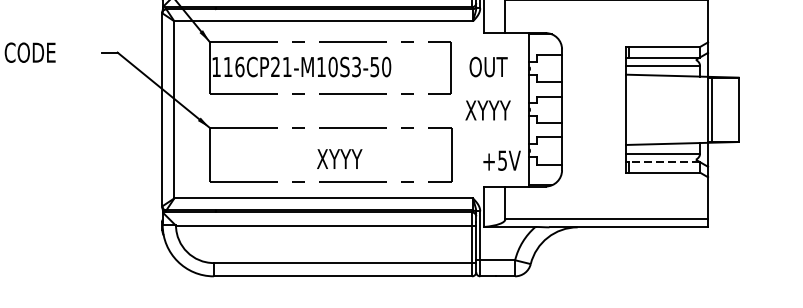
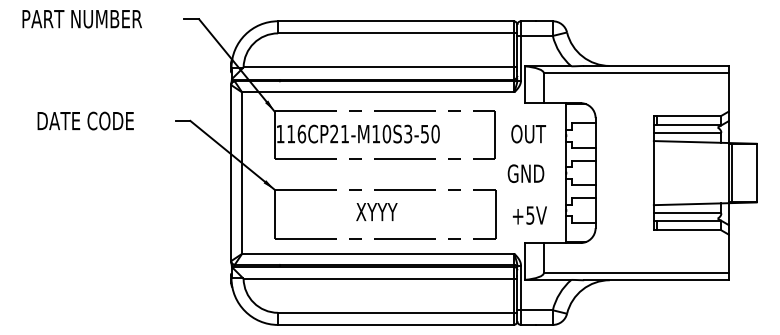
text: (487, 110) -> (527, 173), XYYY -> GND
text: (339, 158) -> (376, 211), moved
text: (501, 160) -> (529, 215), moved
line: (663, 161) -> (688, 220), dashed -> solid

